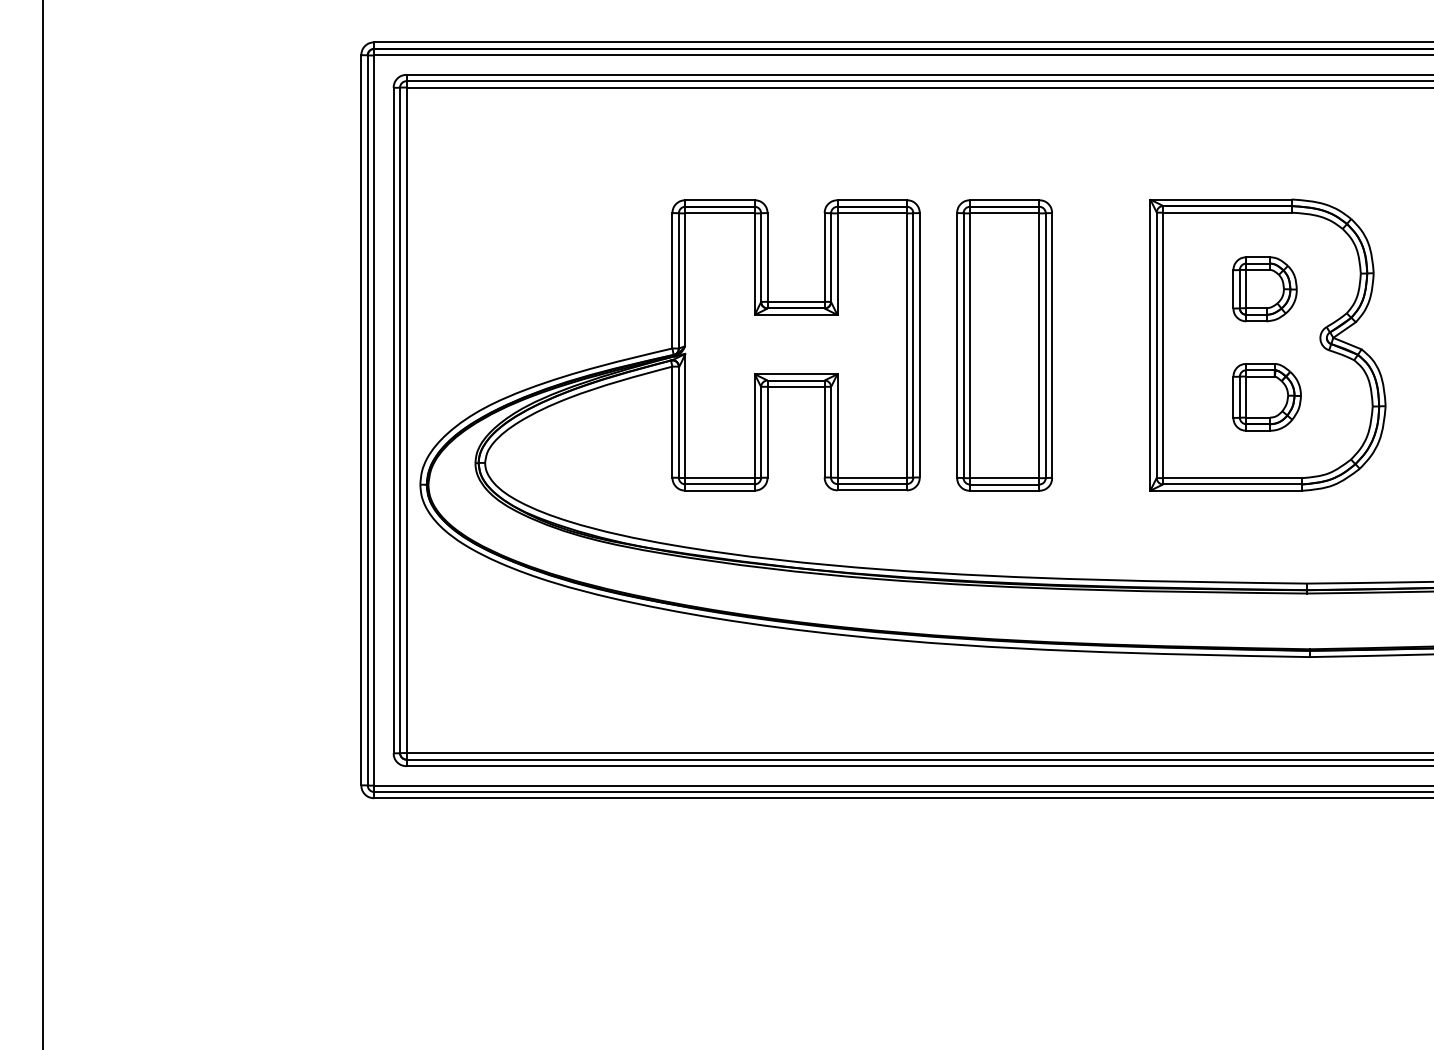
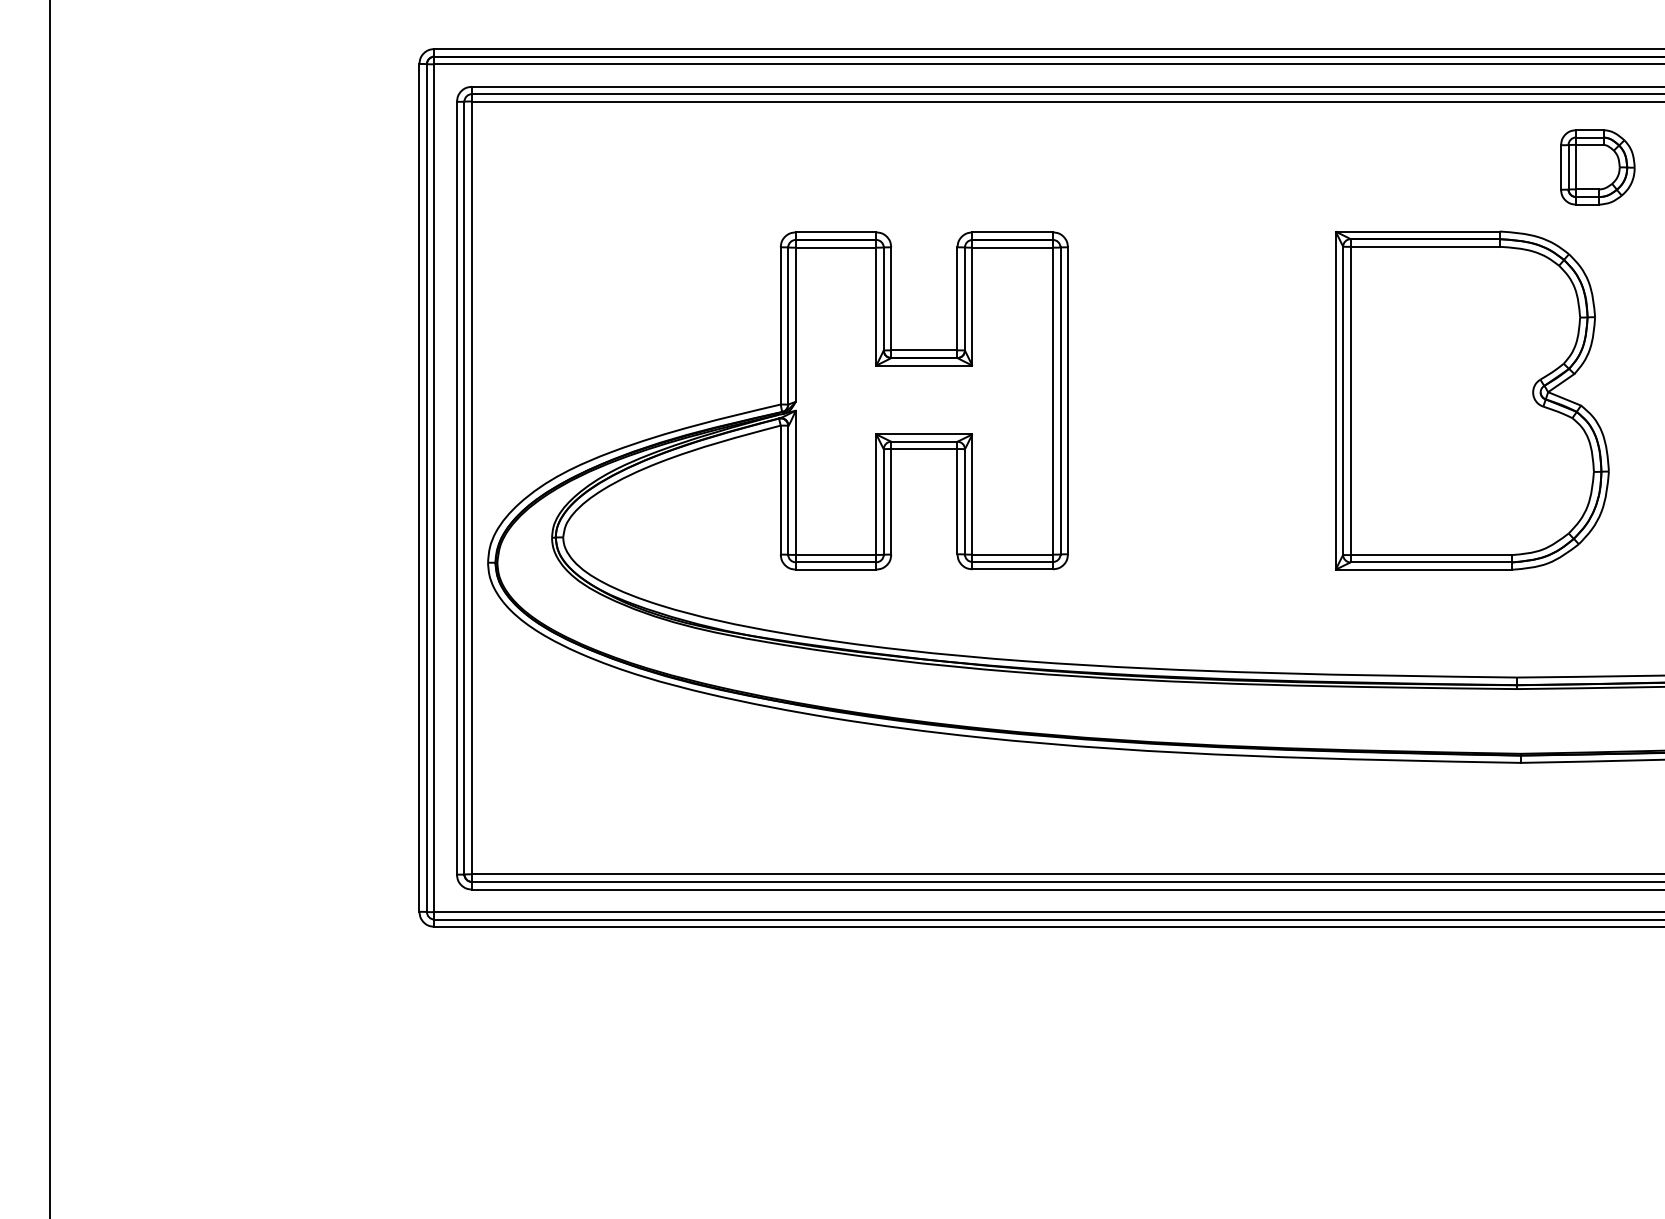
part: (1264, 289) -> (1597, 167), moved
part: (1004, 345) -> (1166, 401), removed
part: (1266, 397) -> (1470, 461), removed

